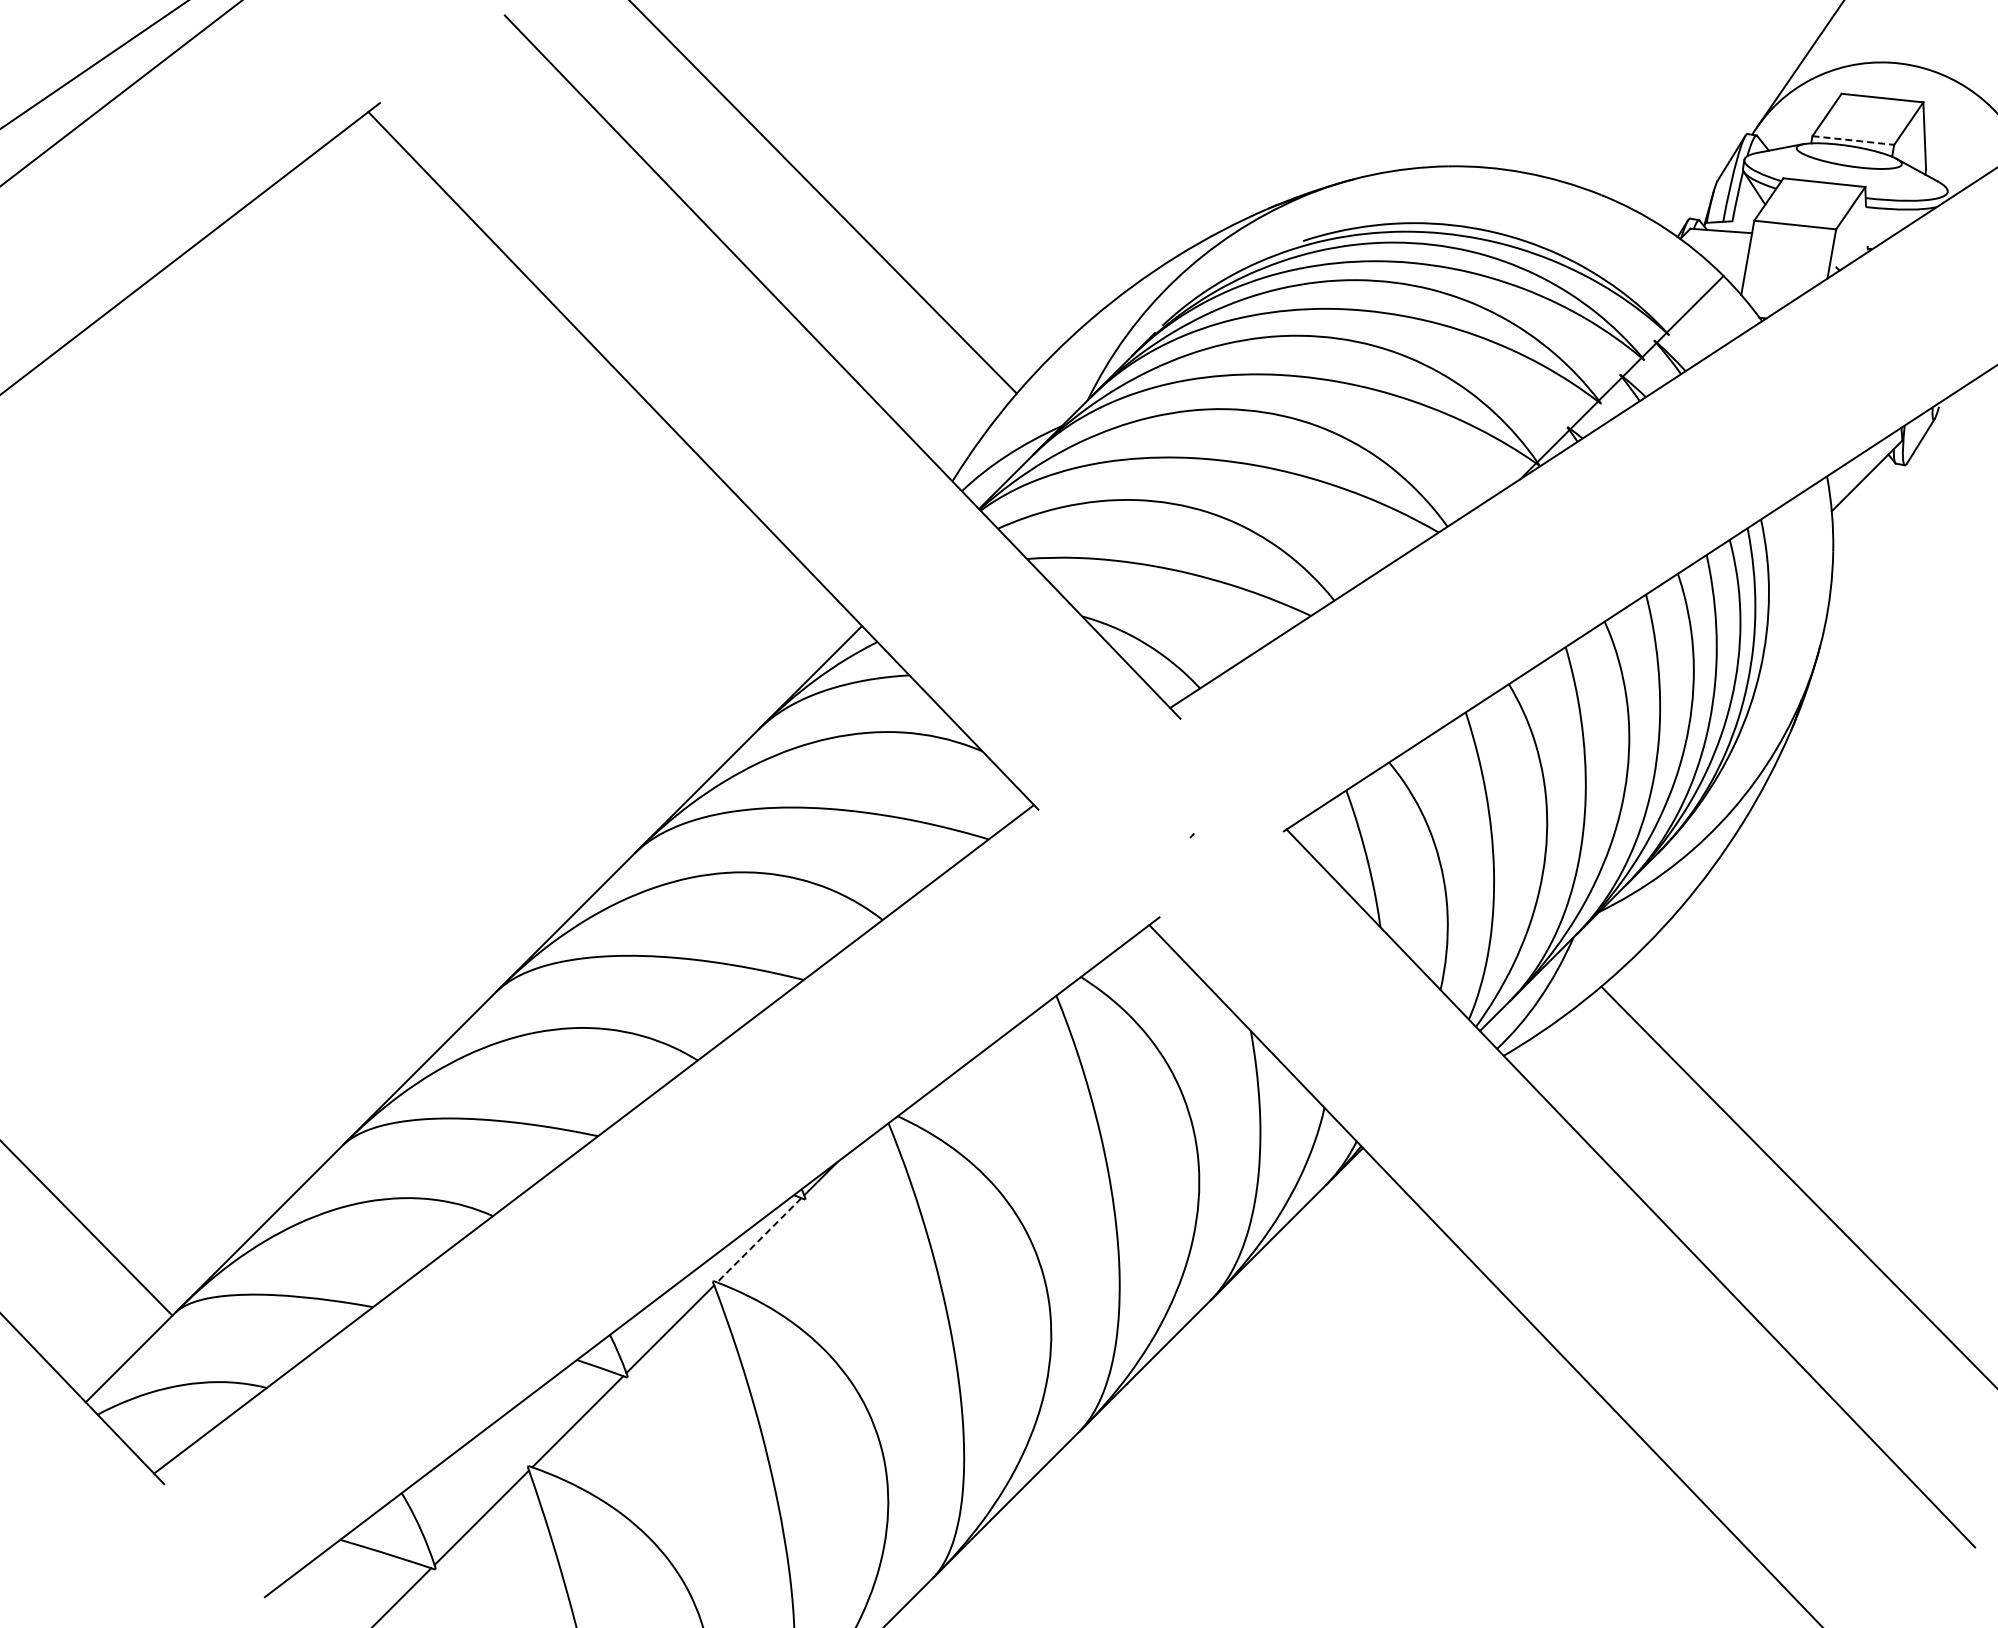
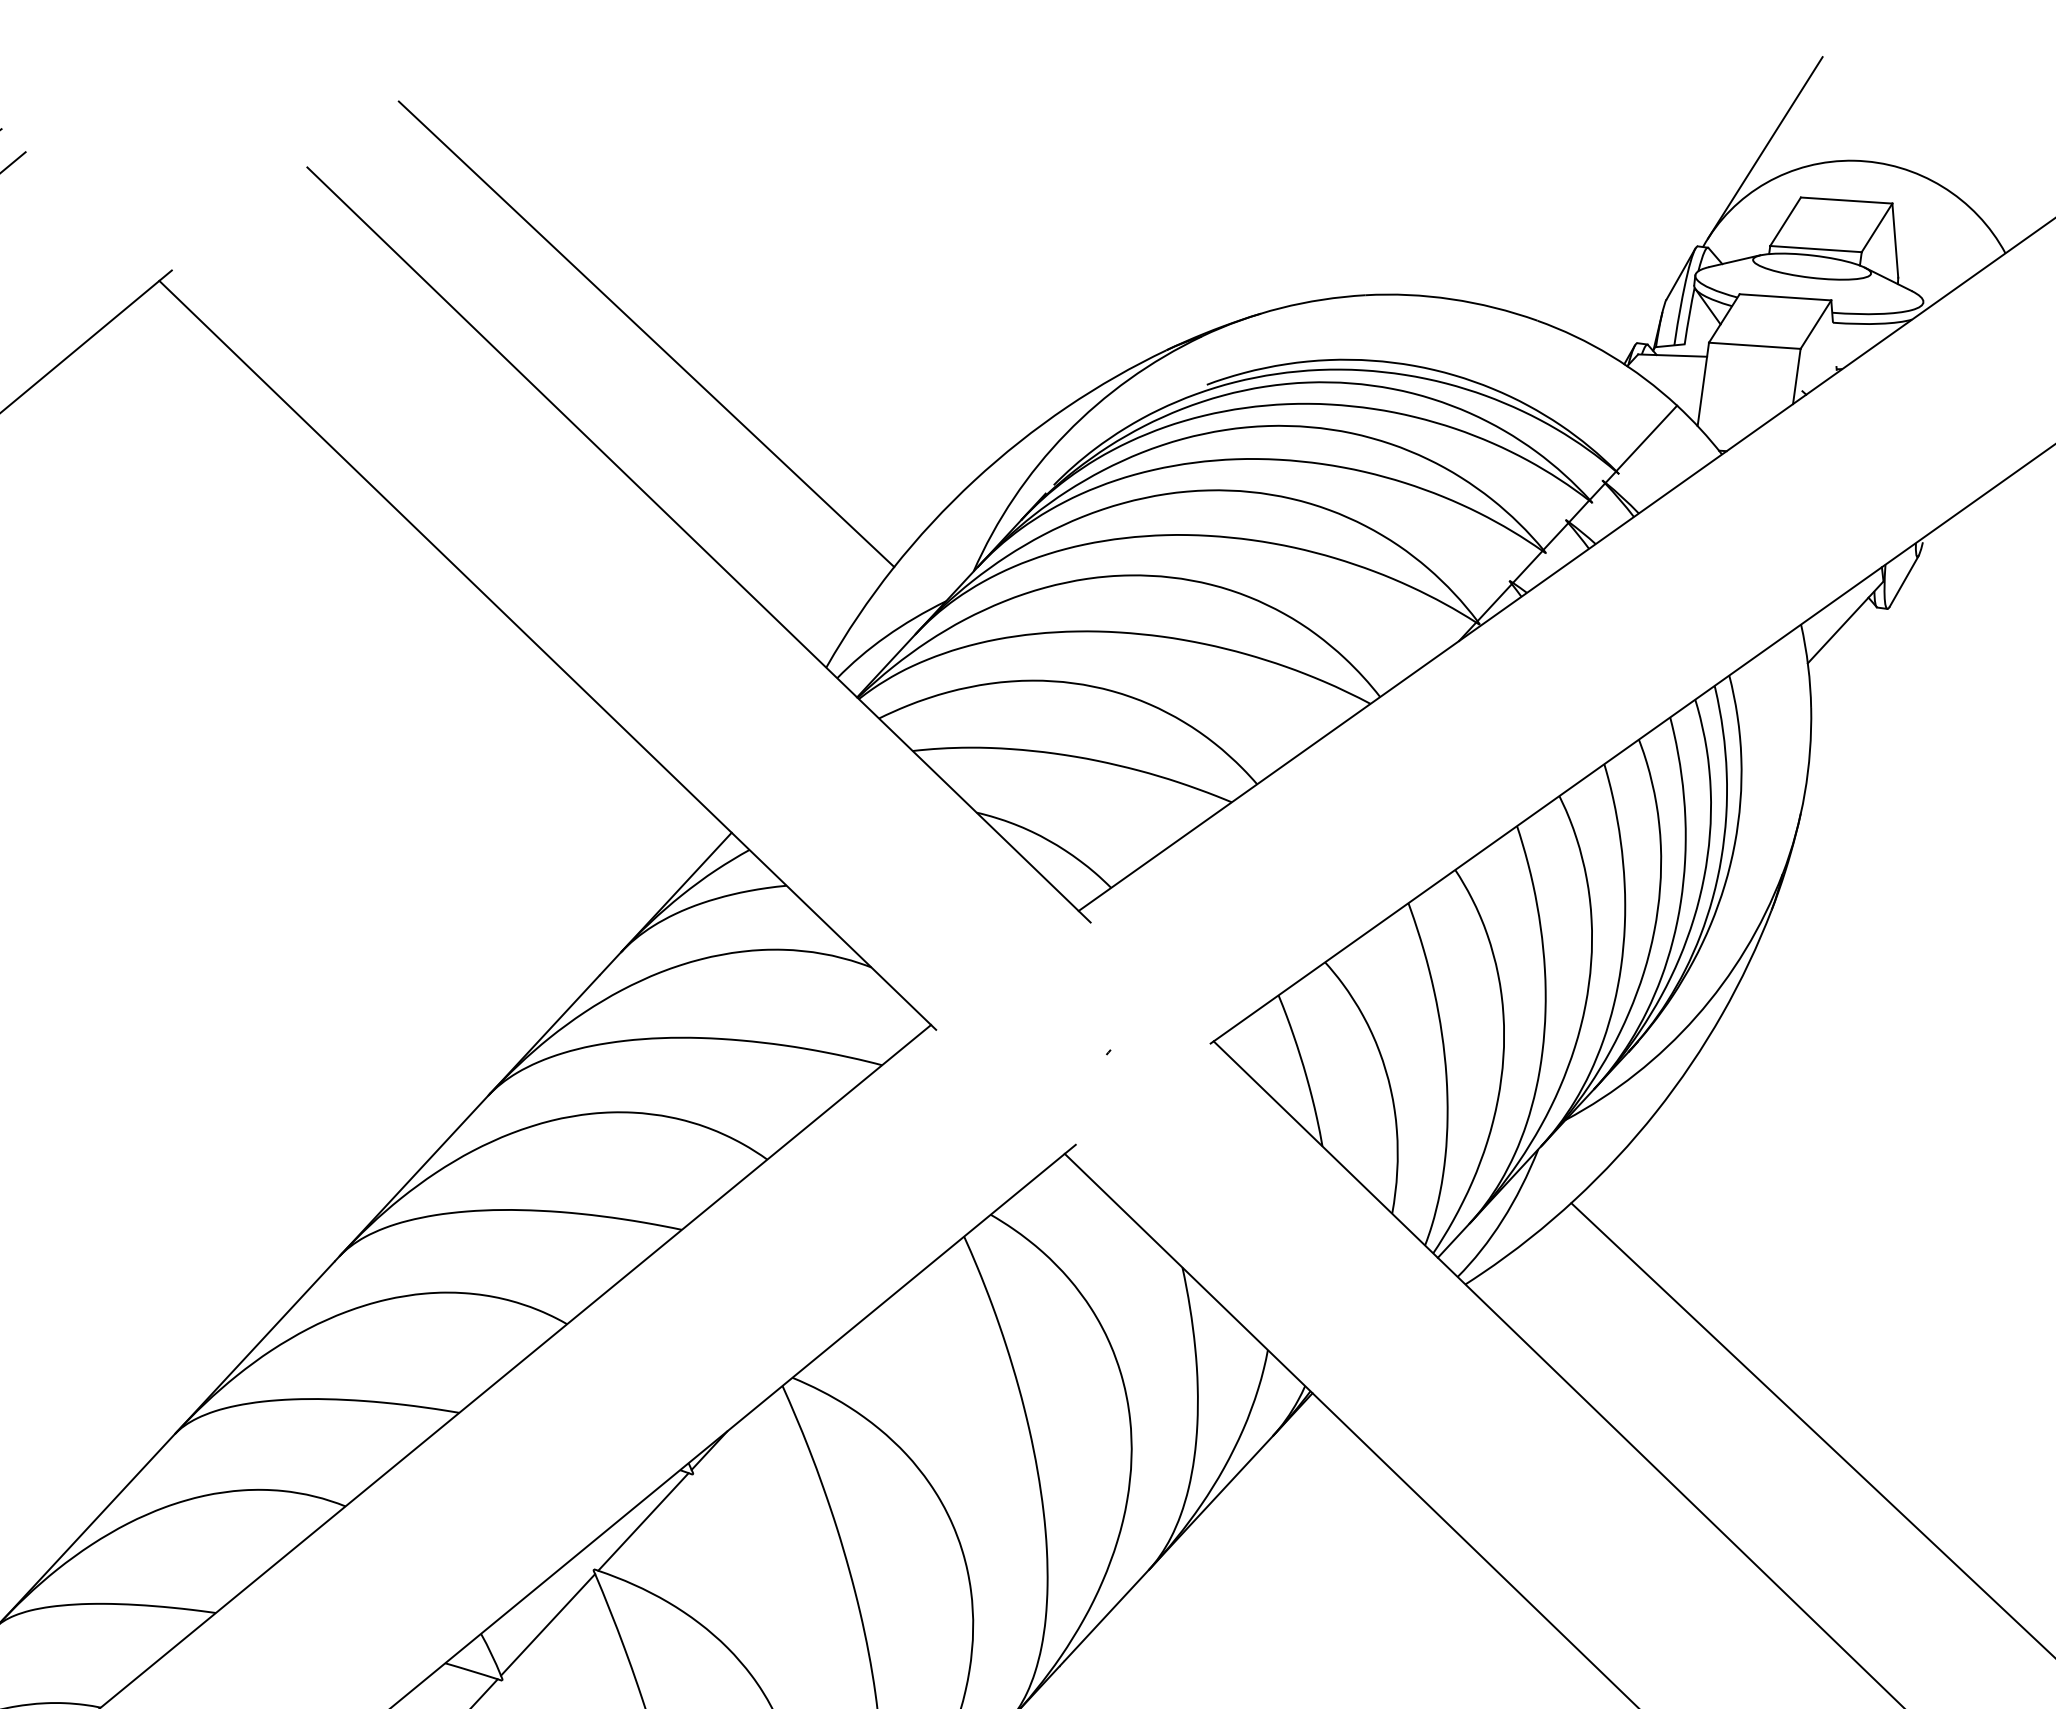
line: (1853, 140) -> (1816, 249), dashed -> solid
line: (759, 1240) -> (643, 1522), dashed -> solid

